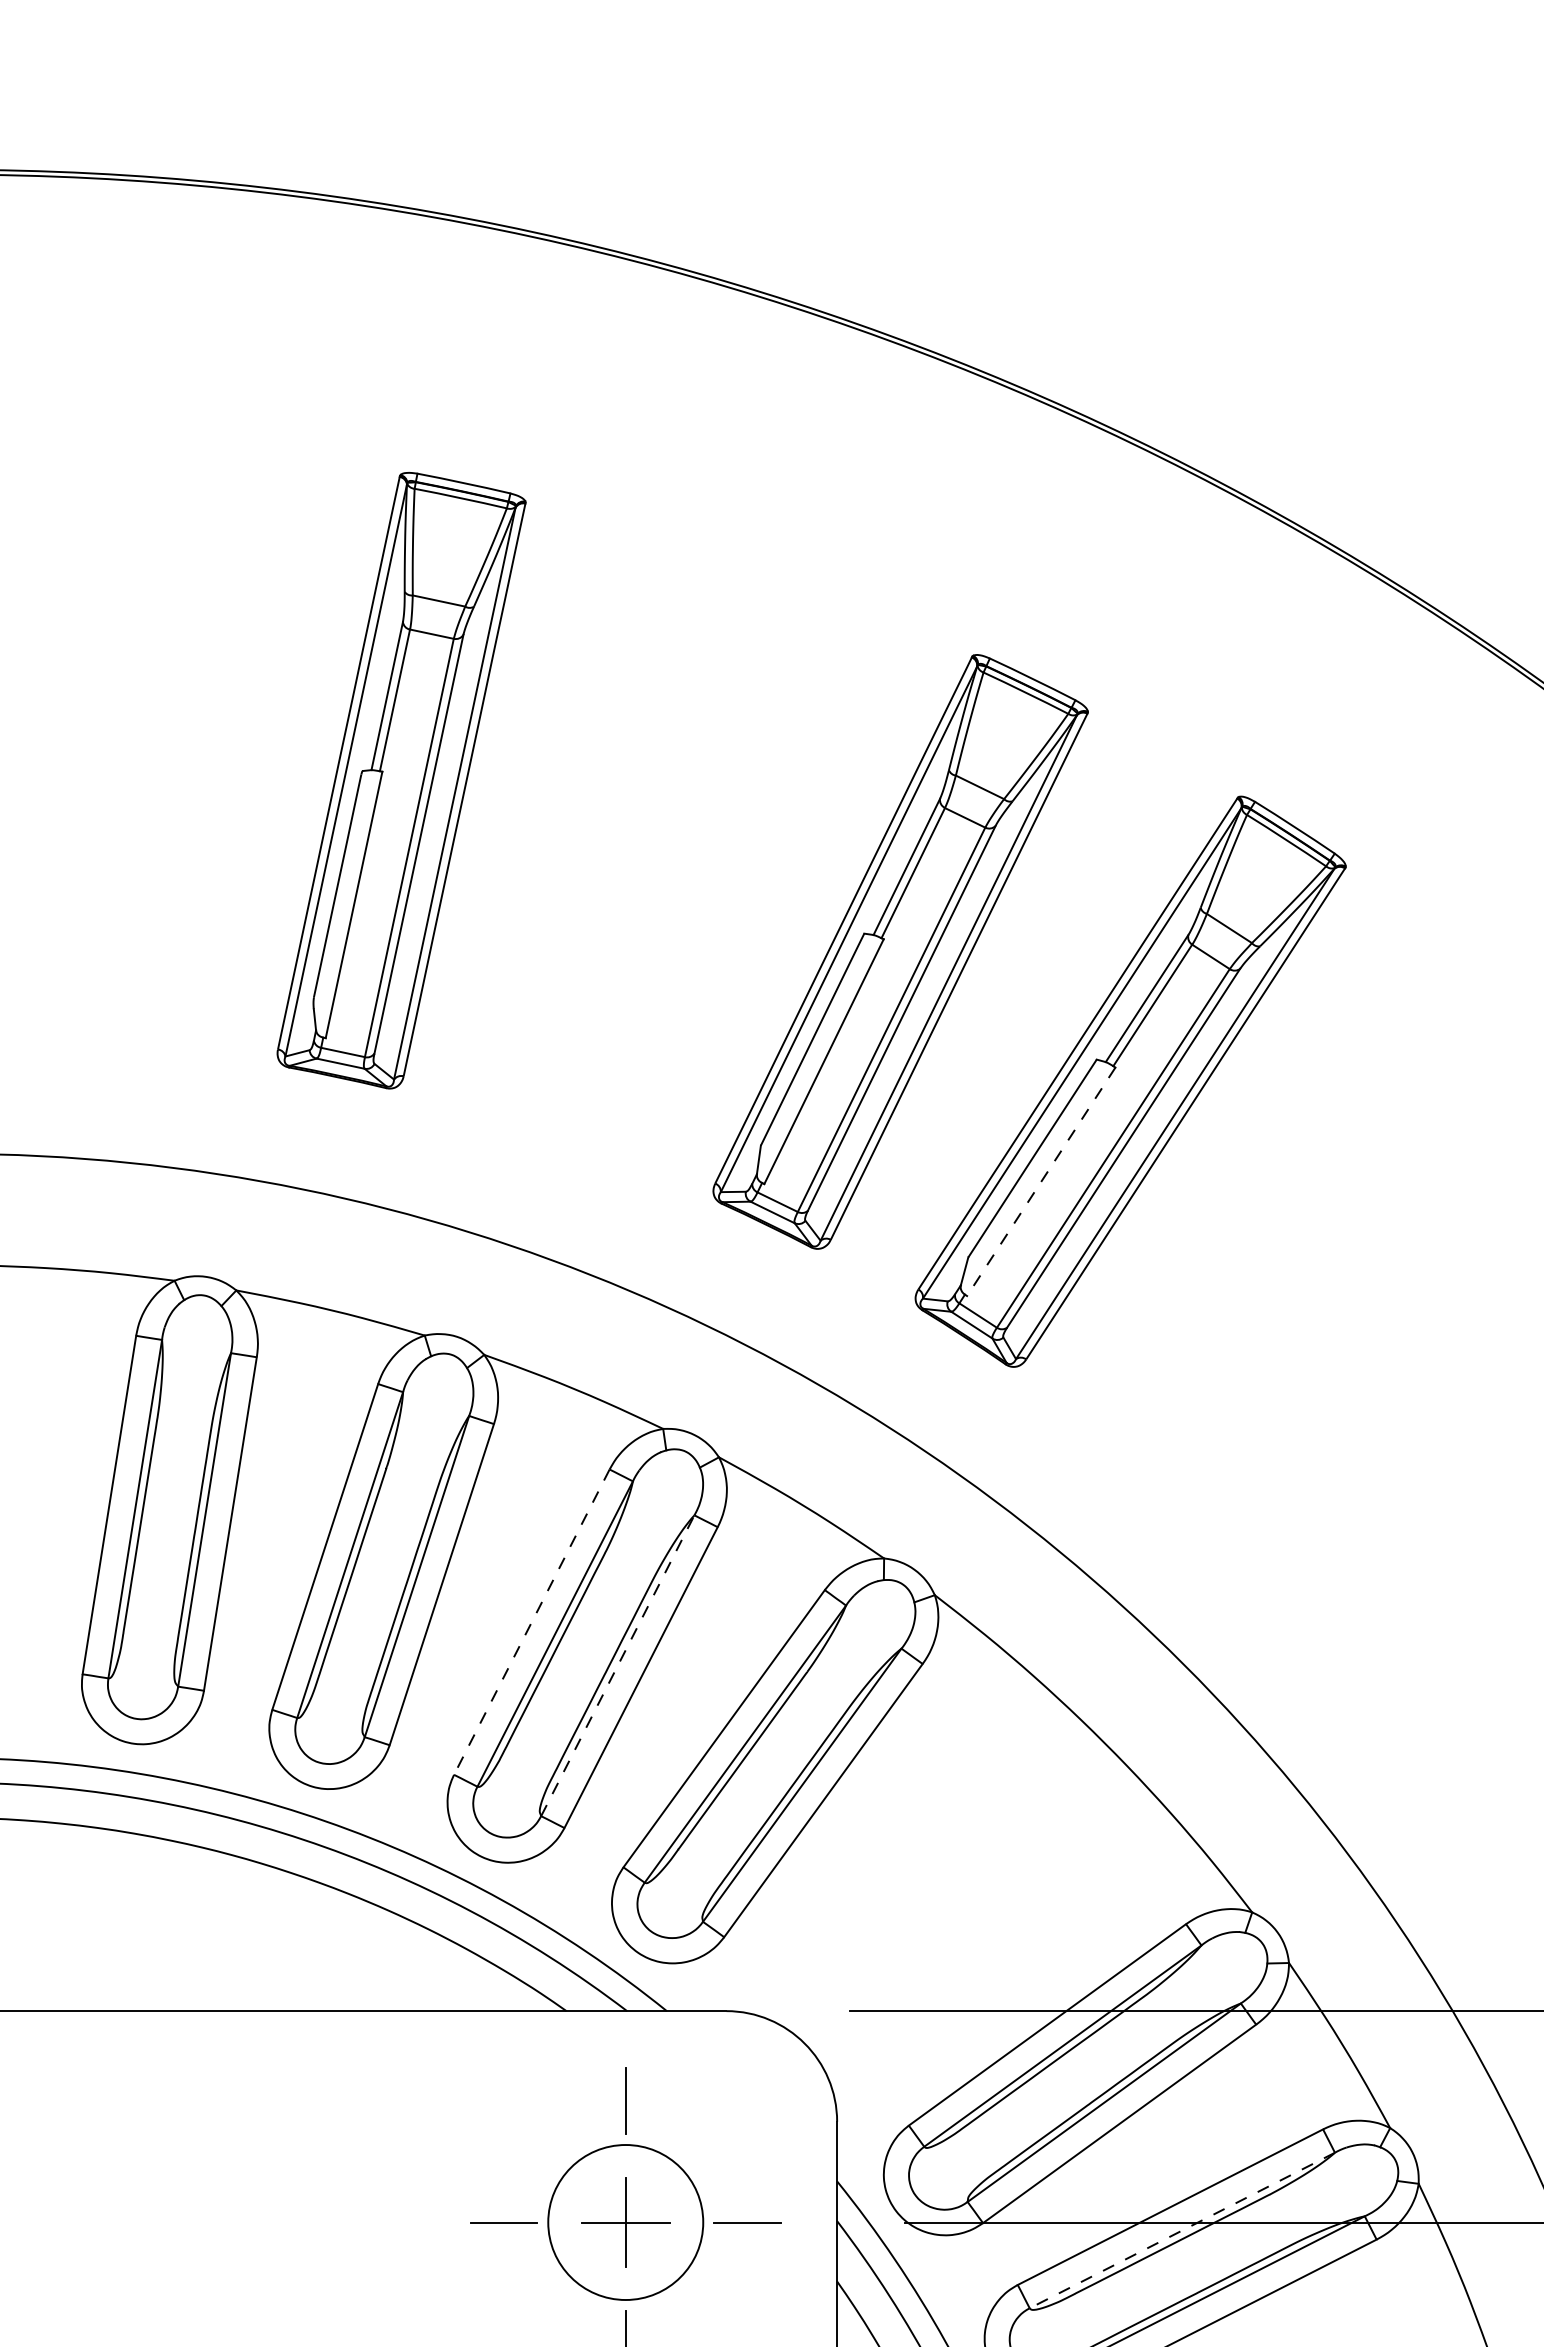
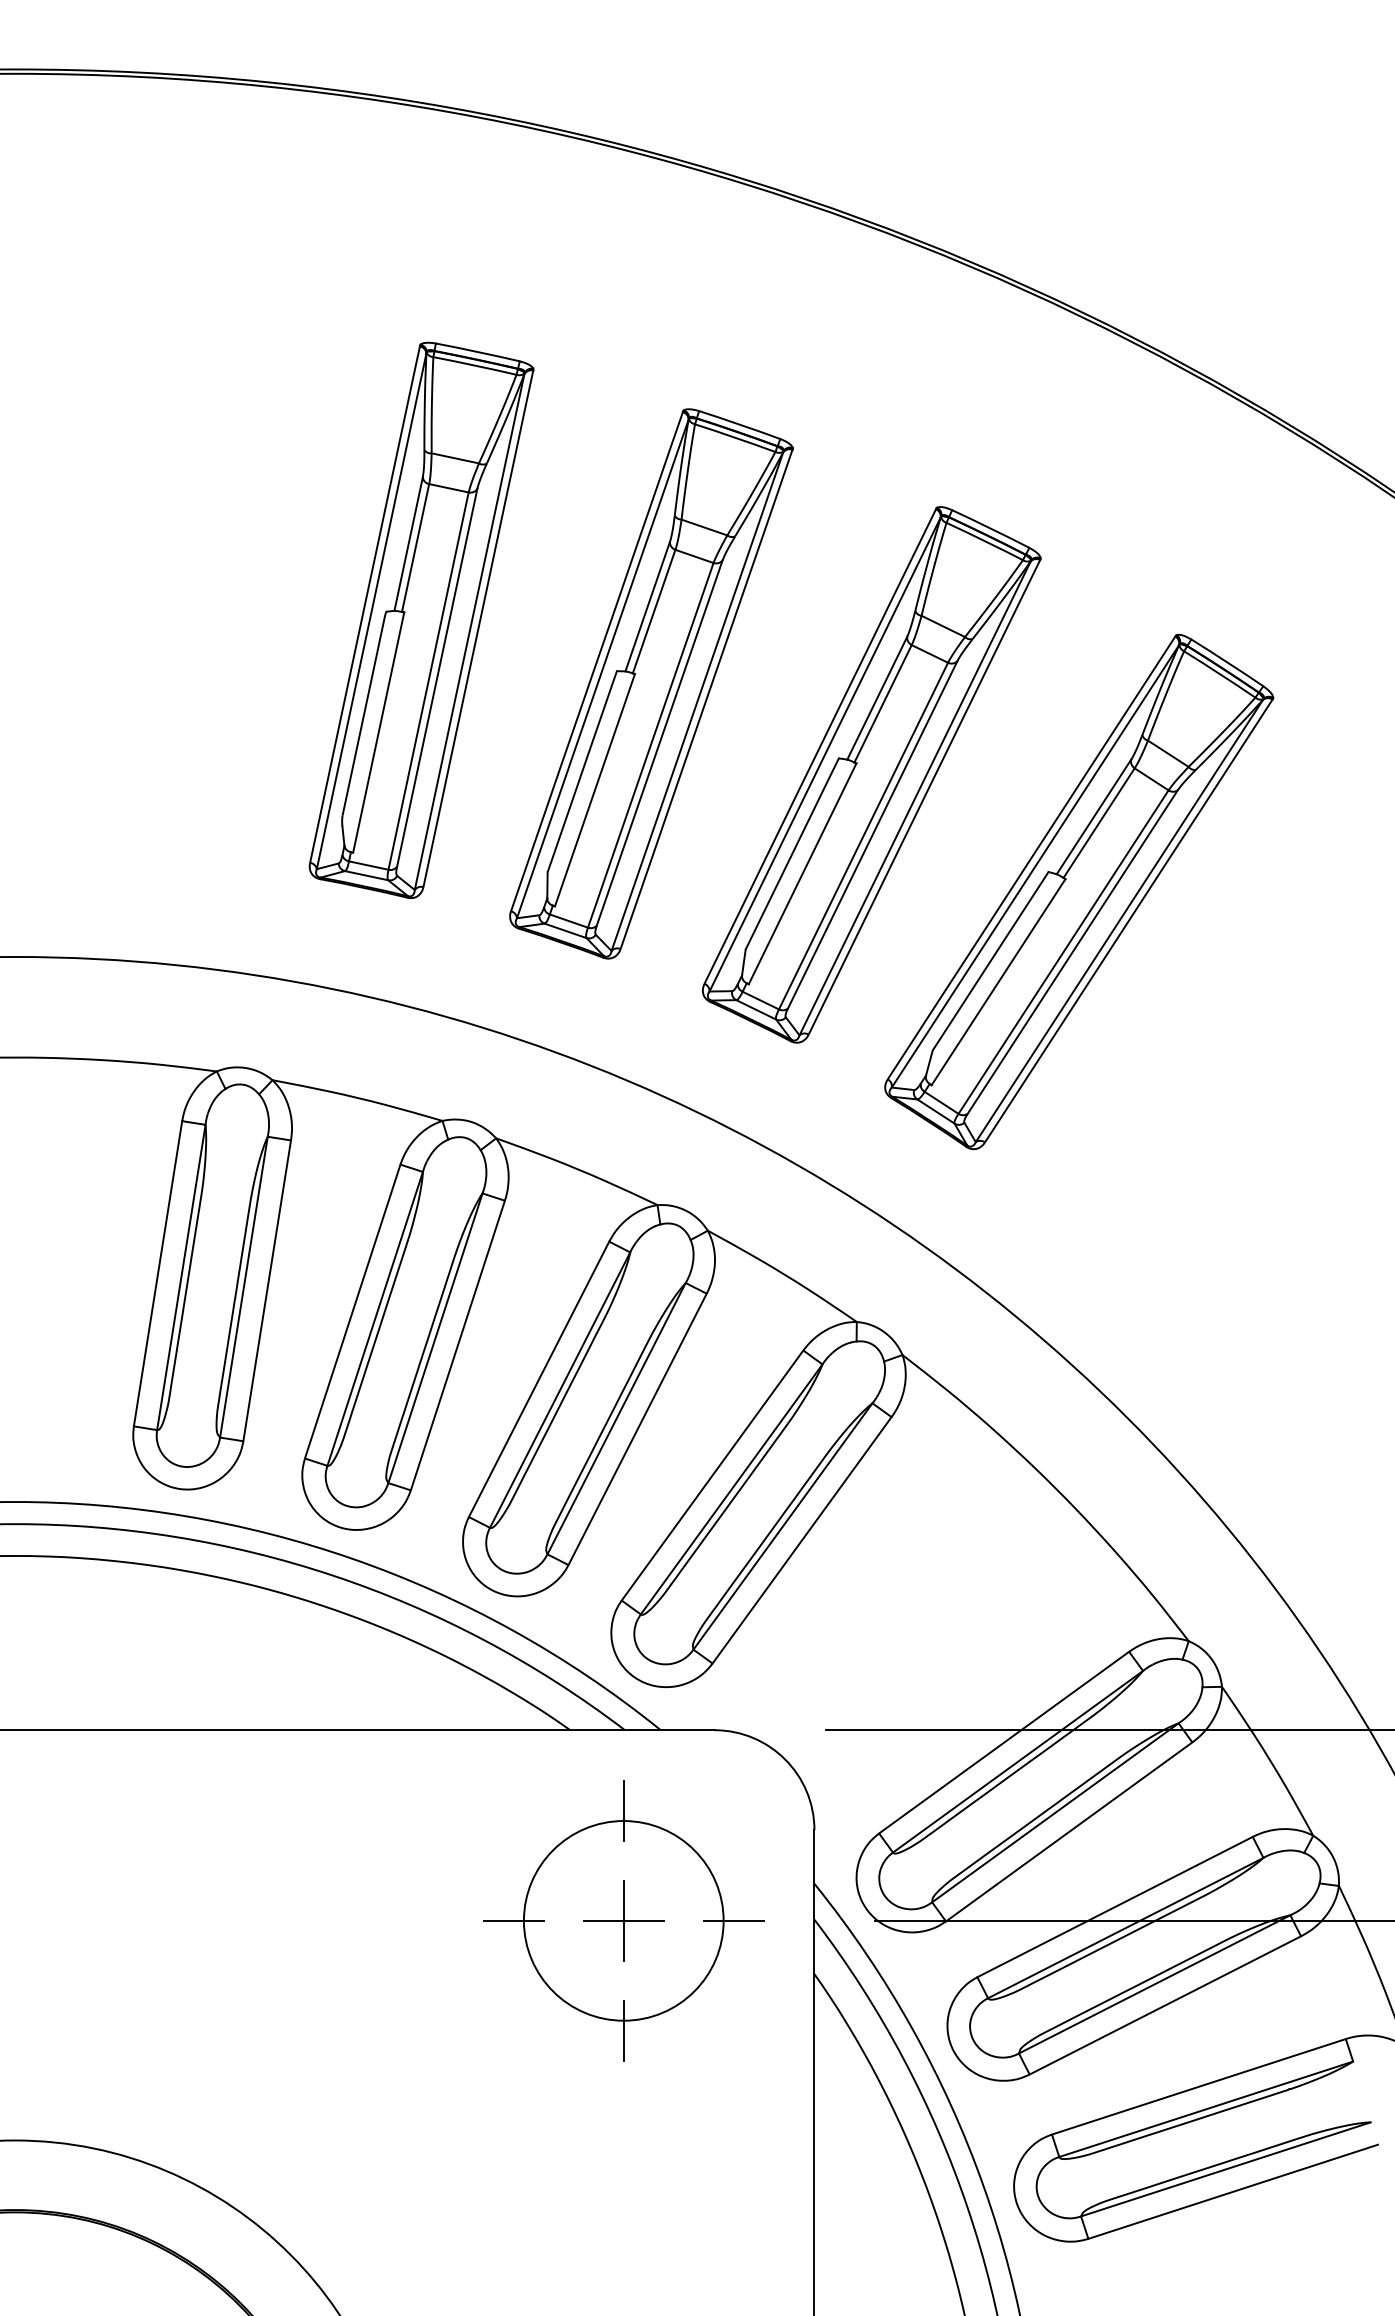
part: (656, 850) -> (651, 683), added
line: (1041, 1182) -> (998, 982), dashed -> solid
line: (532, 1622) -> (539, 1379), dashed -> solid
line: (617, 1665) -> (616, 1418), dashed -> solid
circle: (625, 2222) -> (623, 1920), size x1.43
line: (1182, 2230) -> (1125, 1928), dashed -> solid

